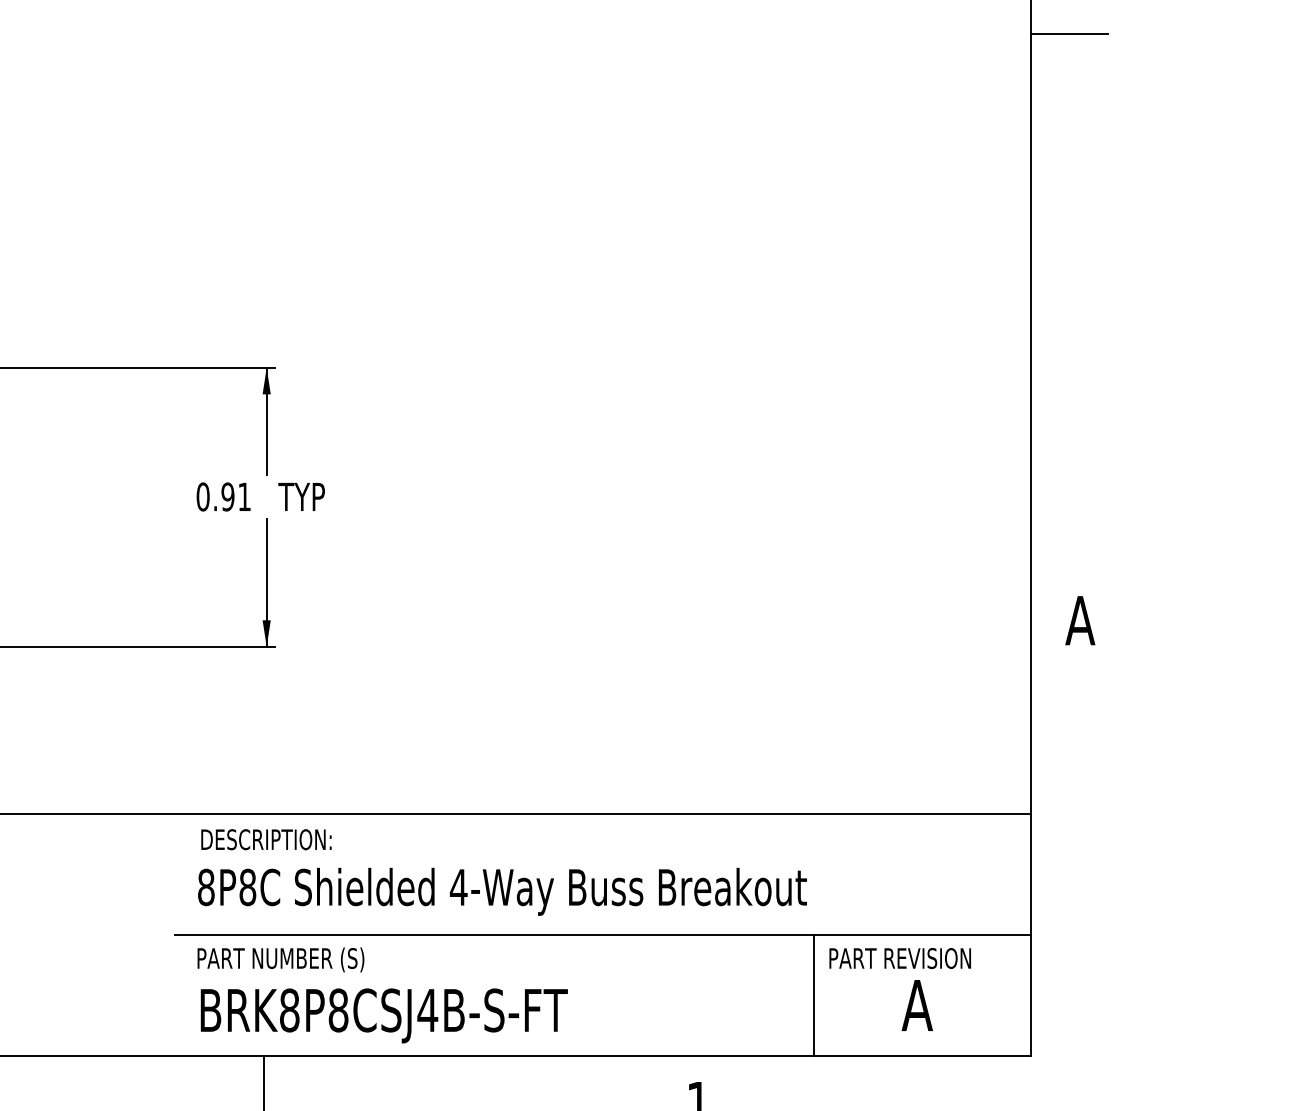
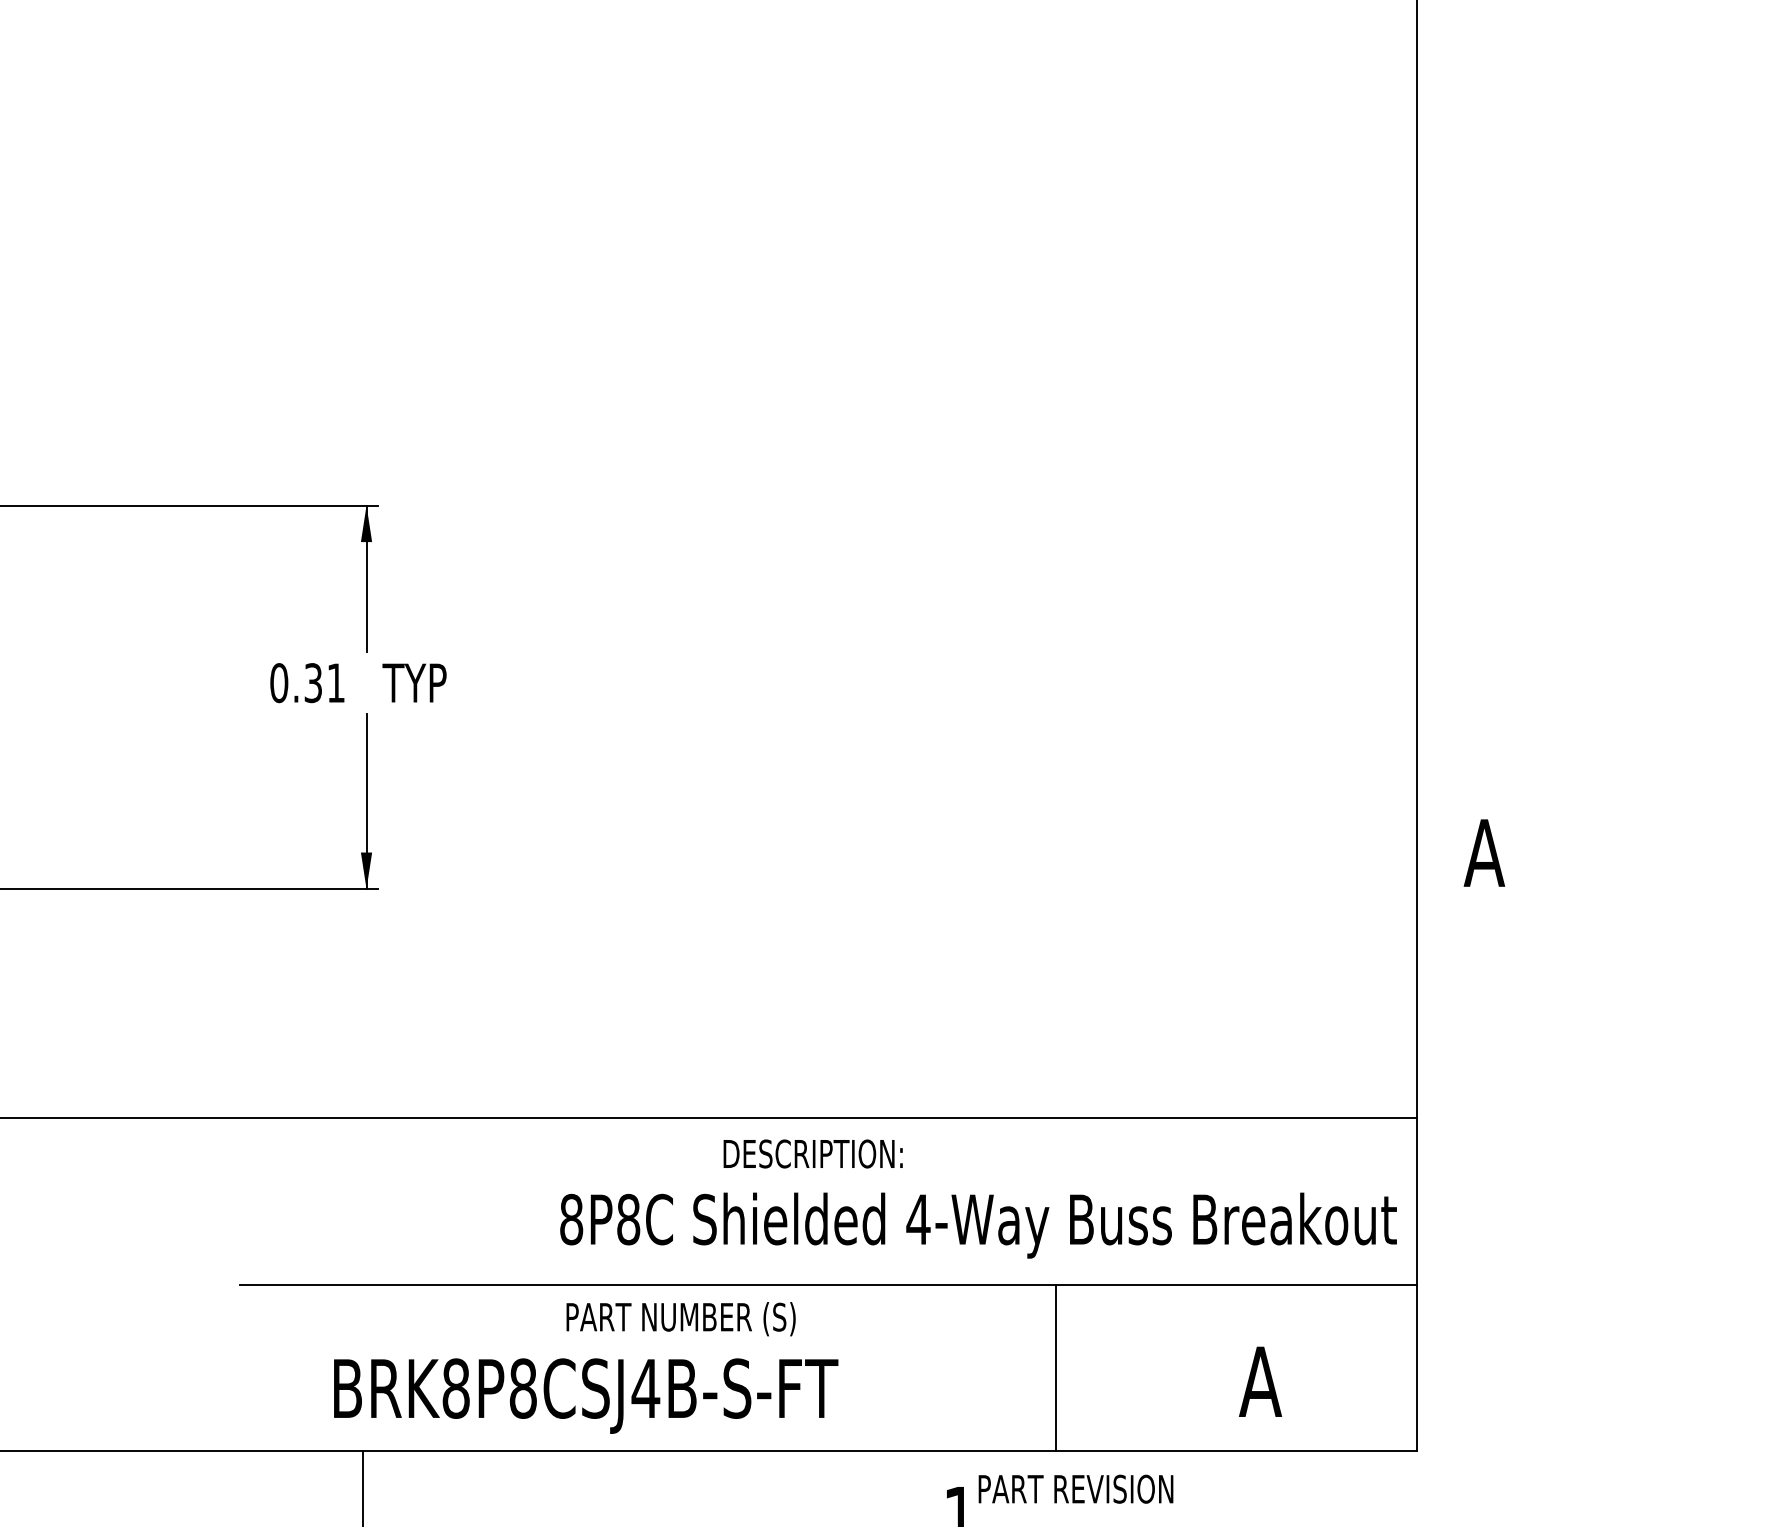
line: (1069, 33) -> (1469, 46), removed
text: (228, 496) -> (313, 682), 0.91 -> 0.31
text: (265, 839) -> (812, 1153), moved
text: (502, 891) -> (978, 1225), moved
text: (899, 957) -> (1075, 1488), moved
text: (280, 960) -> (680, 1319), moved
line: (813, 995) -> (1056, 1368), moved
text: (384, 1015) -> (586, 1395), moved

